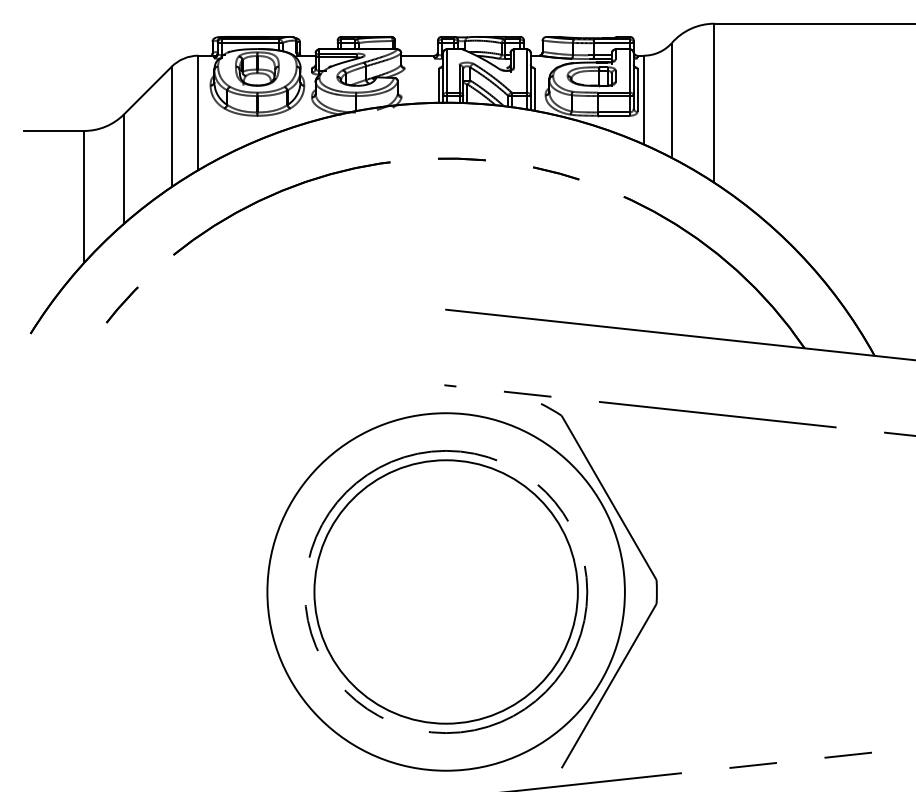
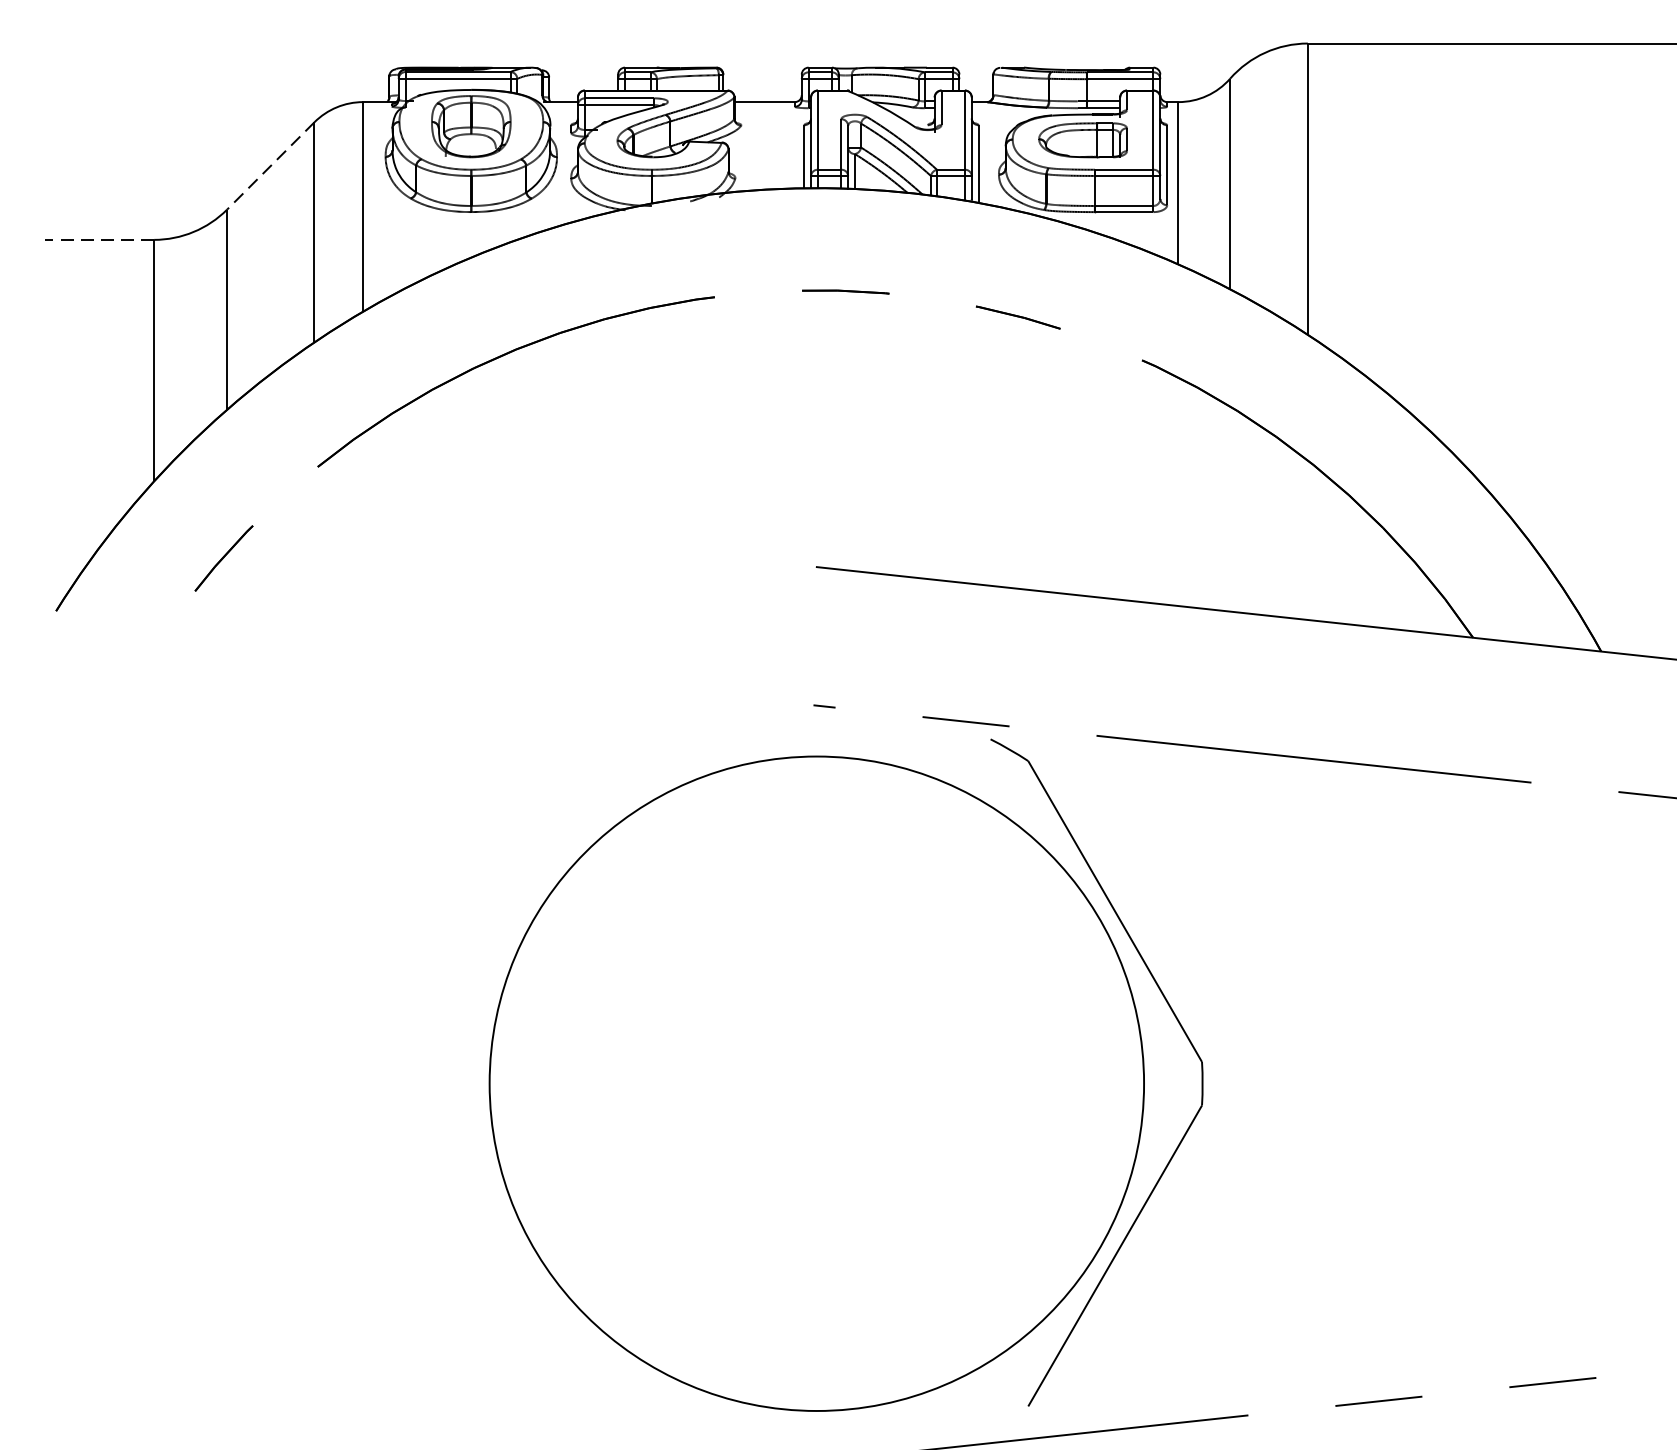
line: (147, 90) -> (270, 165), solid -> dashed
line: (54, 130) -> (99, 239), solid -> dashed
part: (446, 591) -> (817, 1082), removed

